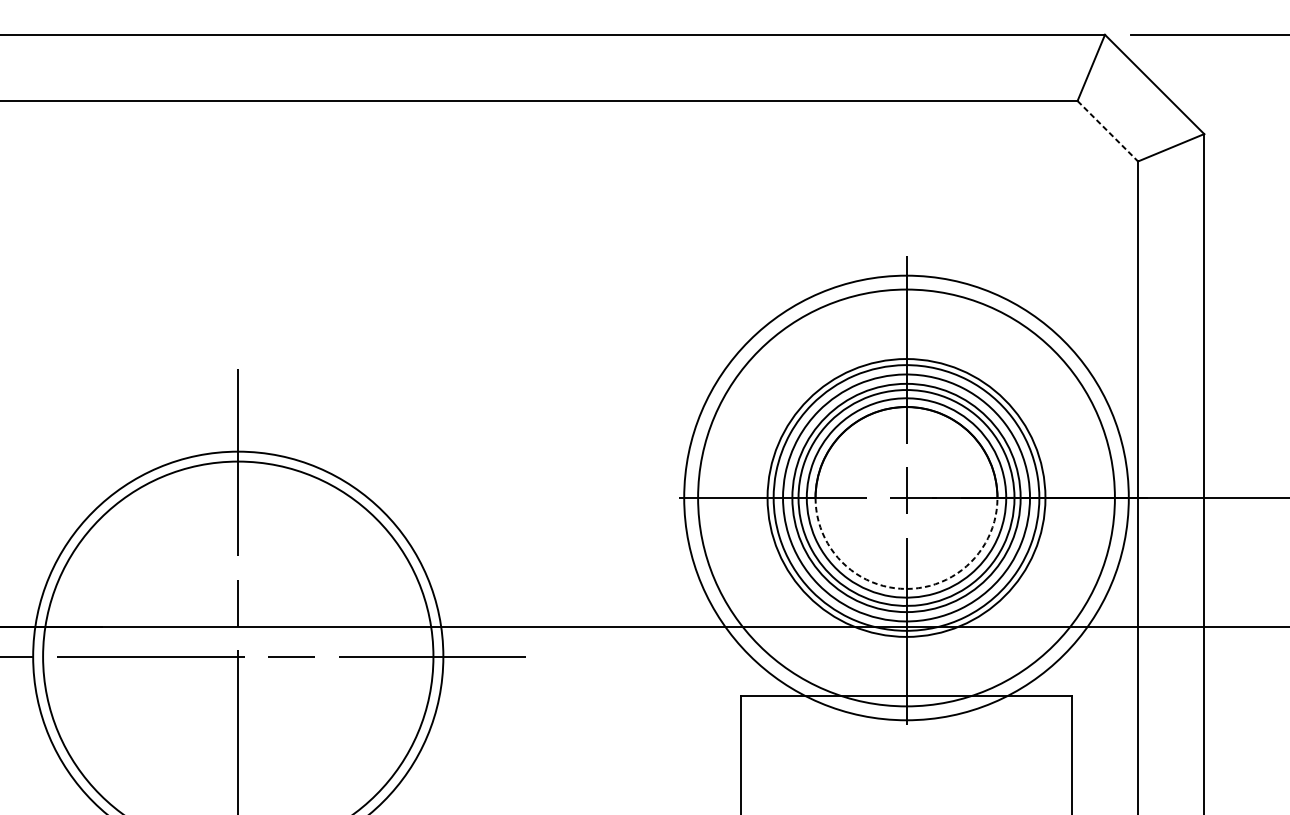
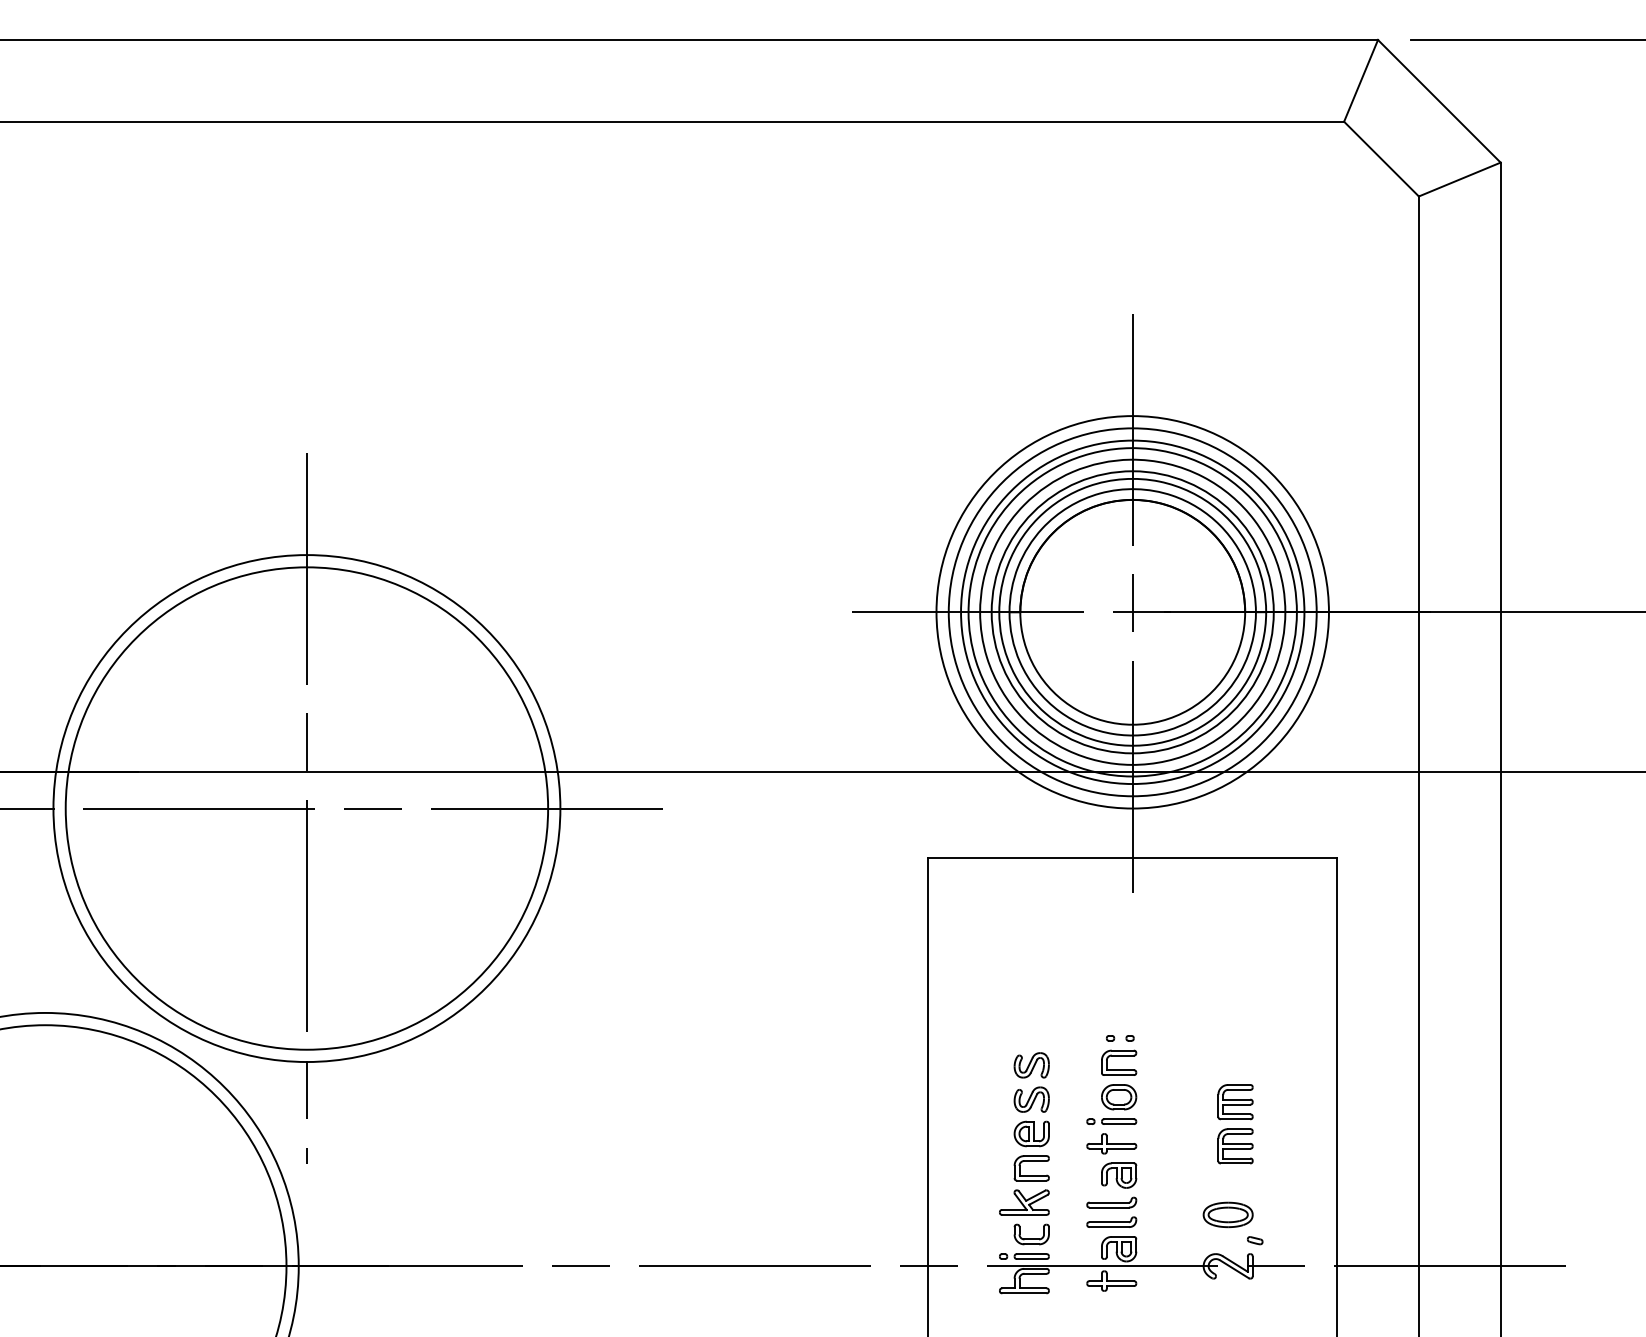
line: (1107, 131) -> (1381, 159), dashed -> solid
circle: (906, 498) -> (1132, 612), size x0.71
circle: (906, 498) -> (1132, 612), size x0.71
arc: (906, 588) -> (1132, 724), dashed -> solid

